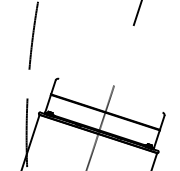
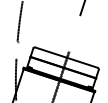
line: (110, 95) -> (66, 57), added

